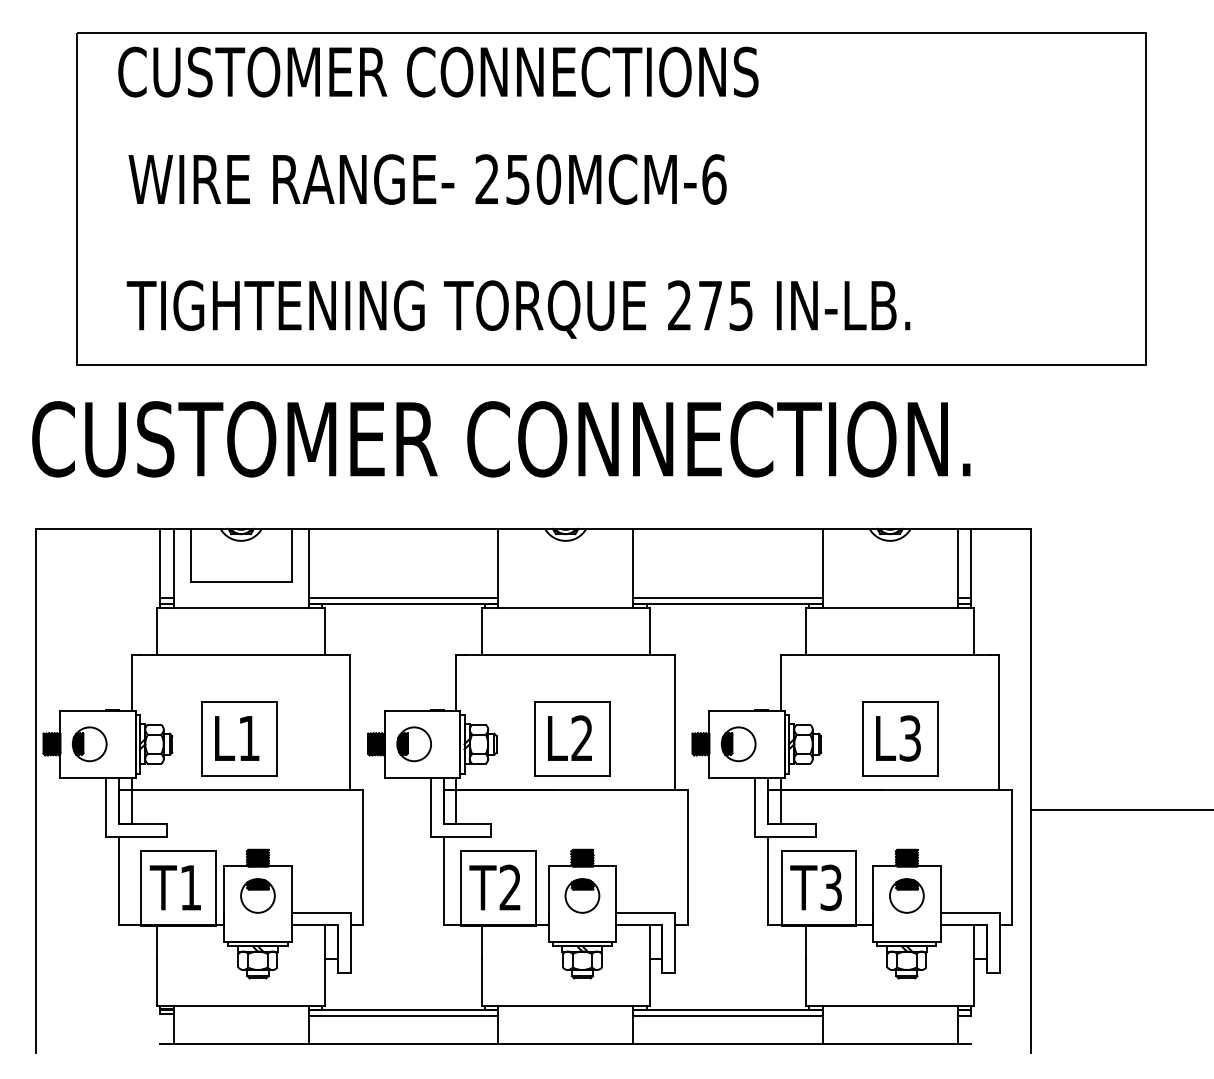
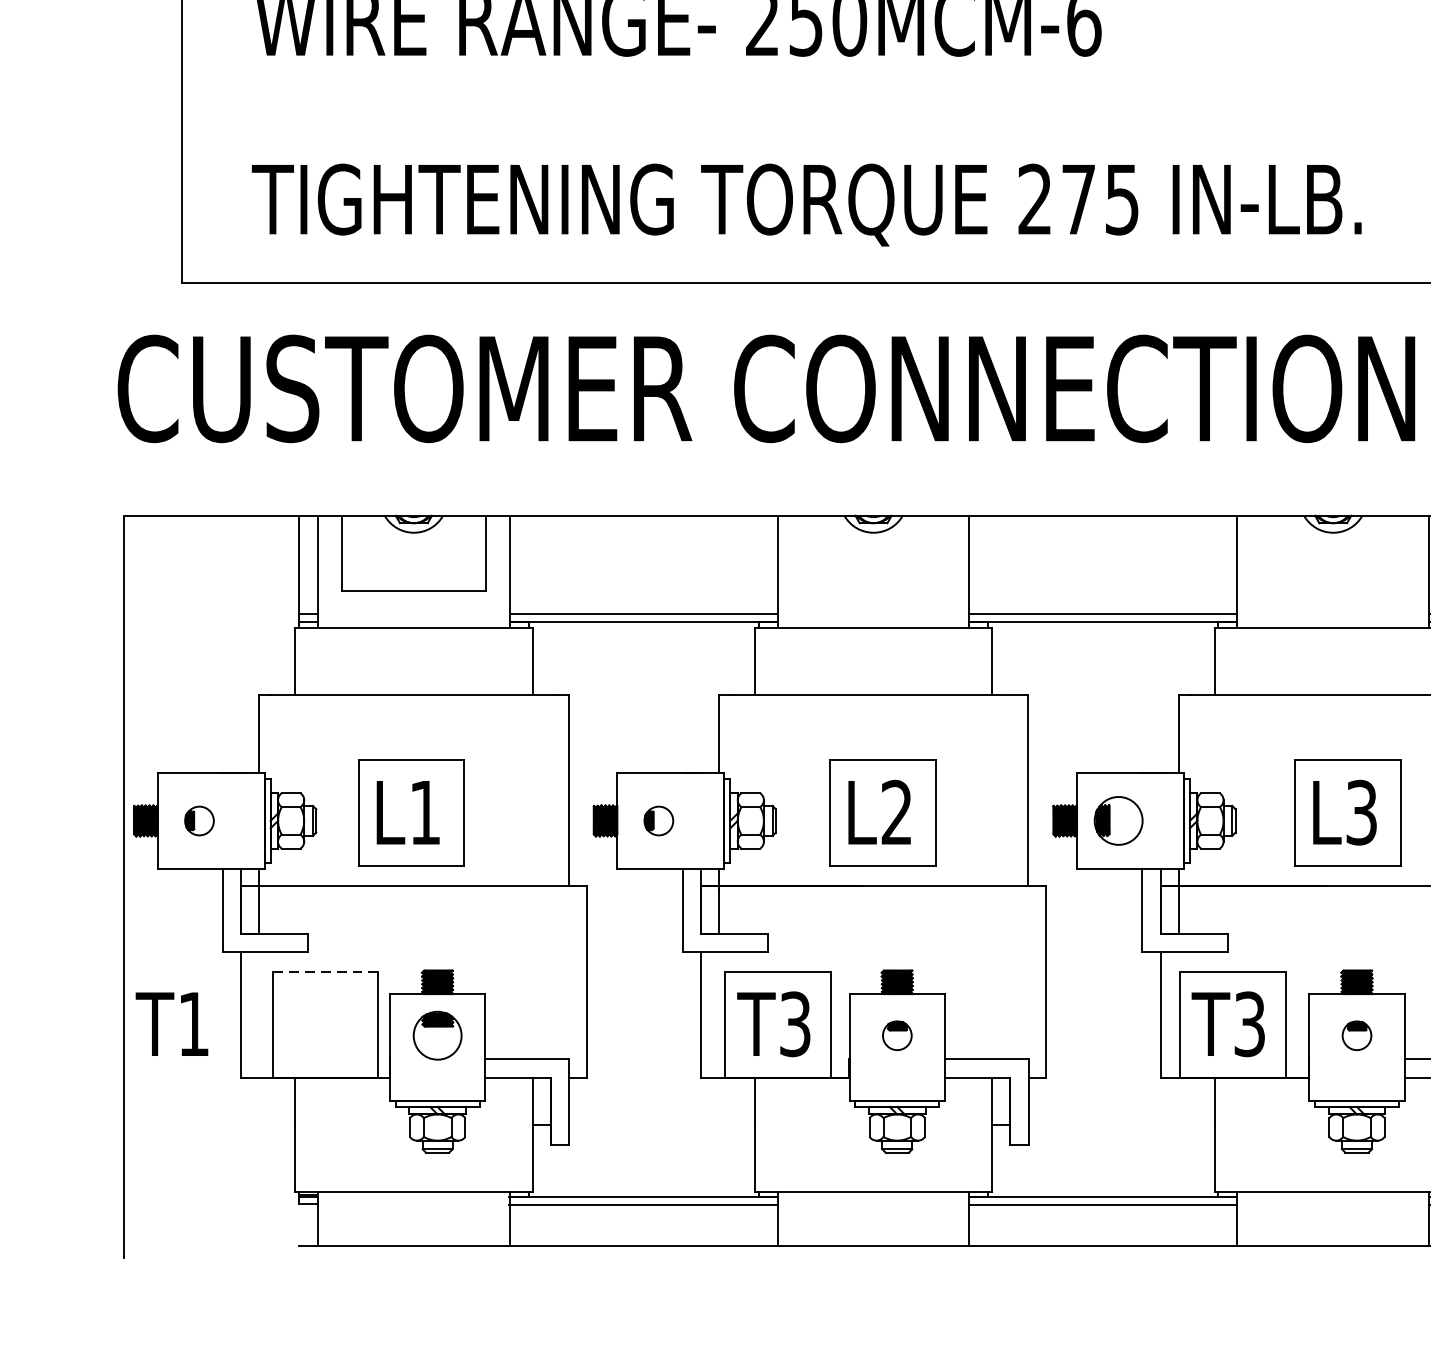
part: (89, 744) -> (199, 821), size x0.6
part: (413, 744) -> (658, 821), size x0.6
line: (178, 850) -> (325, 971), solid -> dashed
text: (174, 887) -> (170, 1023), moved
text: (509, 887) -> (793, 1023), T2 -> T3
part: (582, 895) -> (897, 1035), size x0.6
part: (906, 895) -> (1356, 1035), size x0.6

